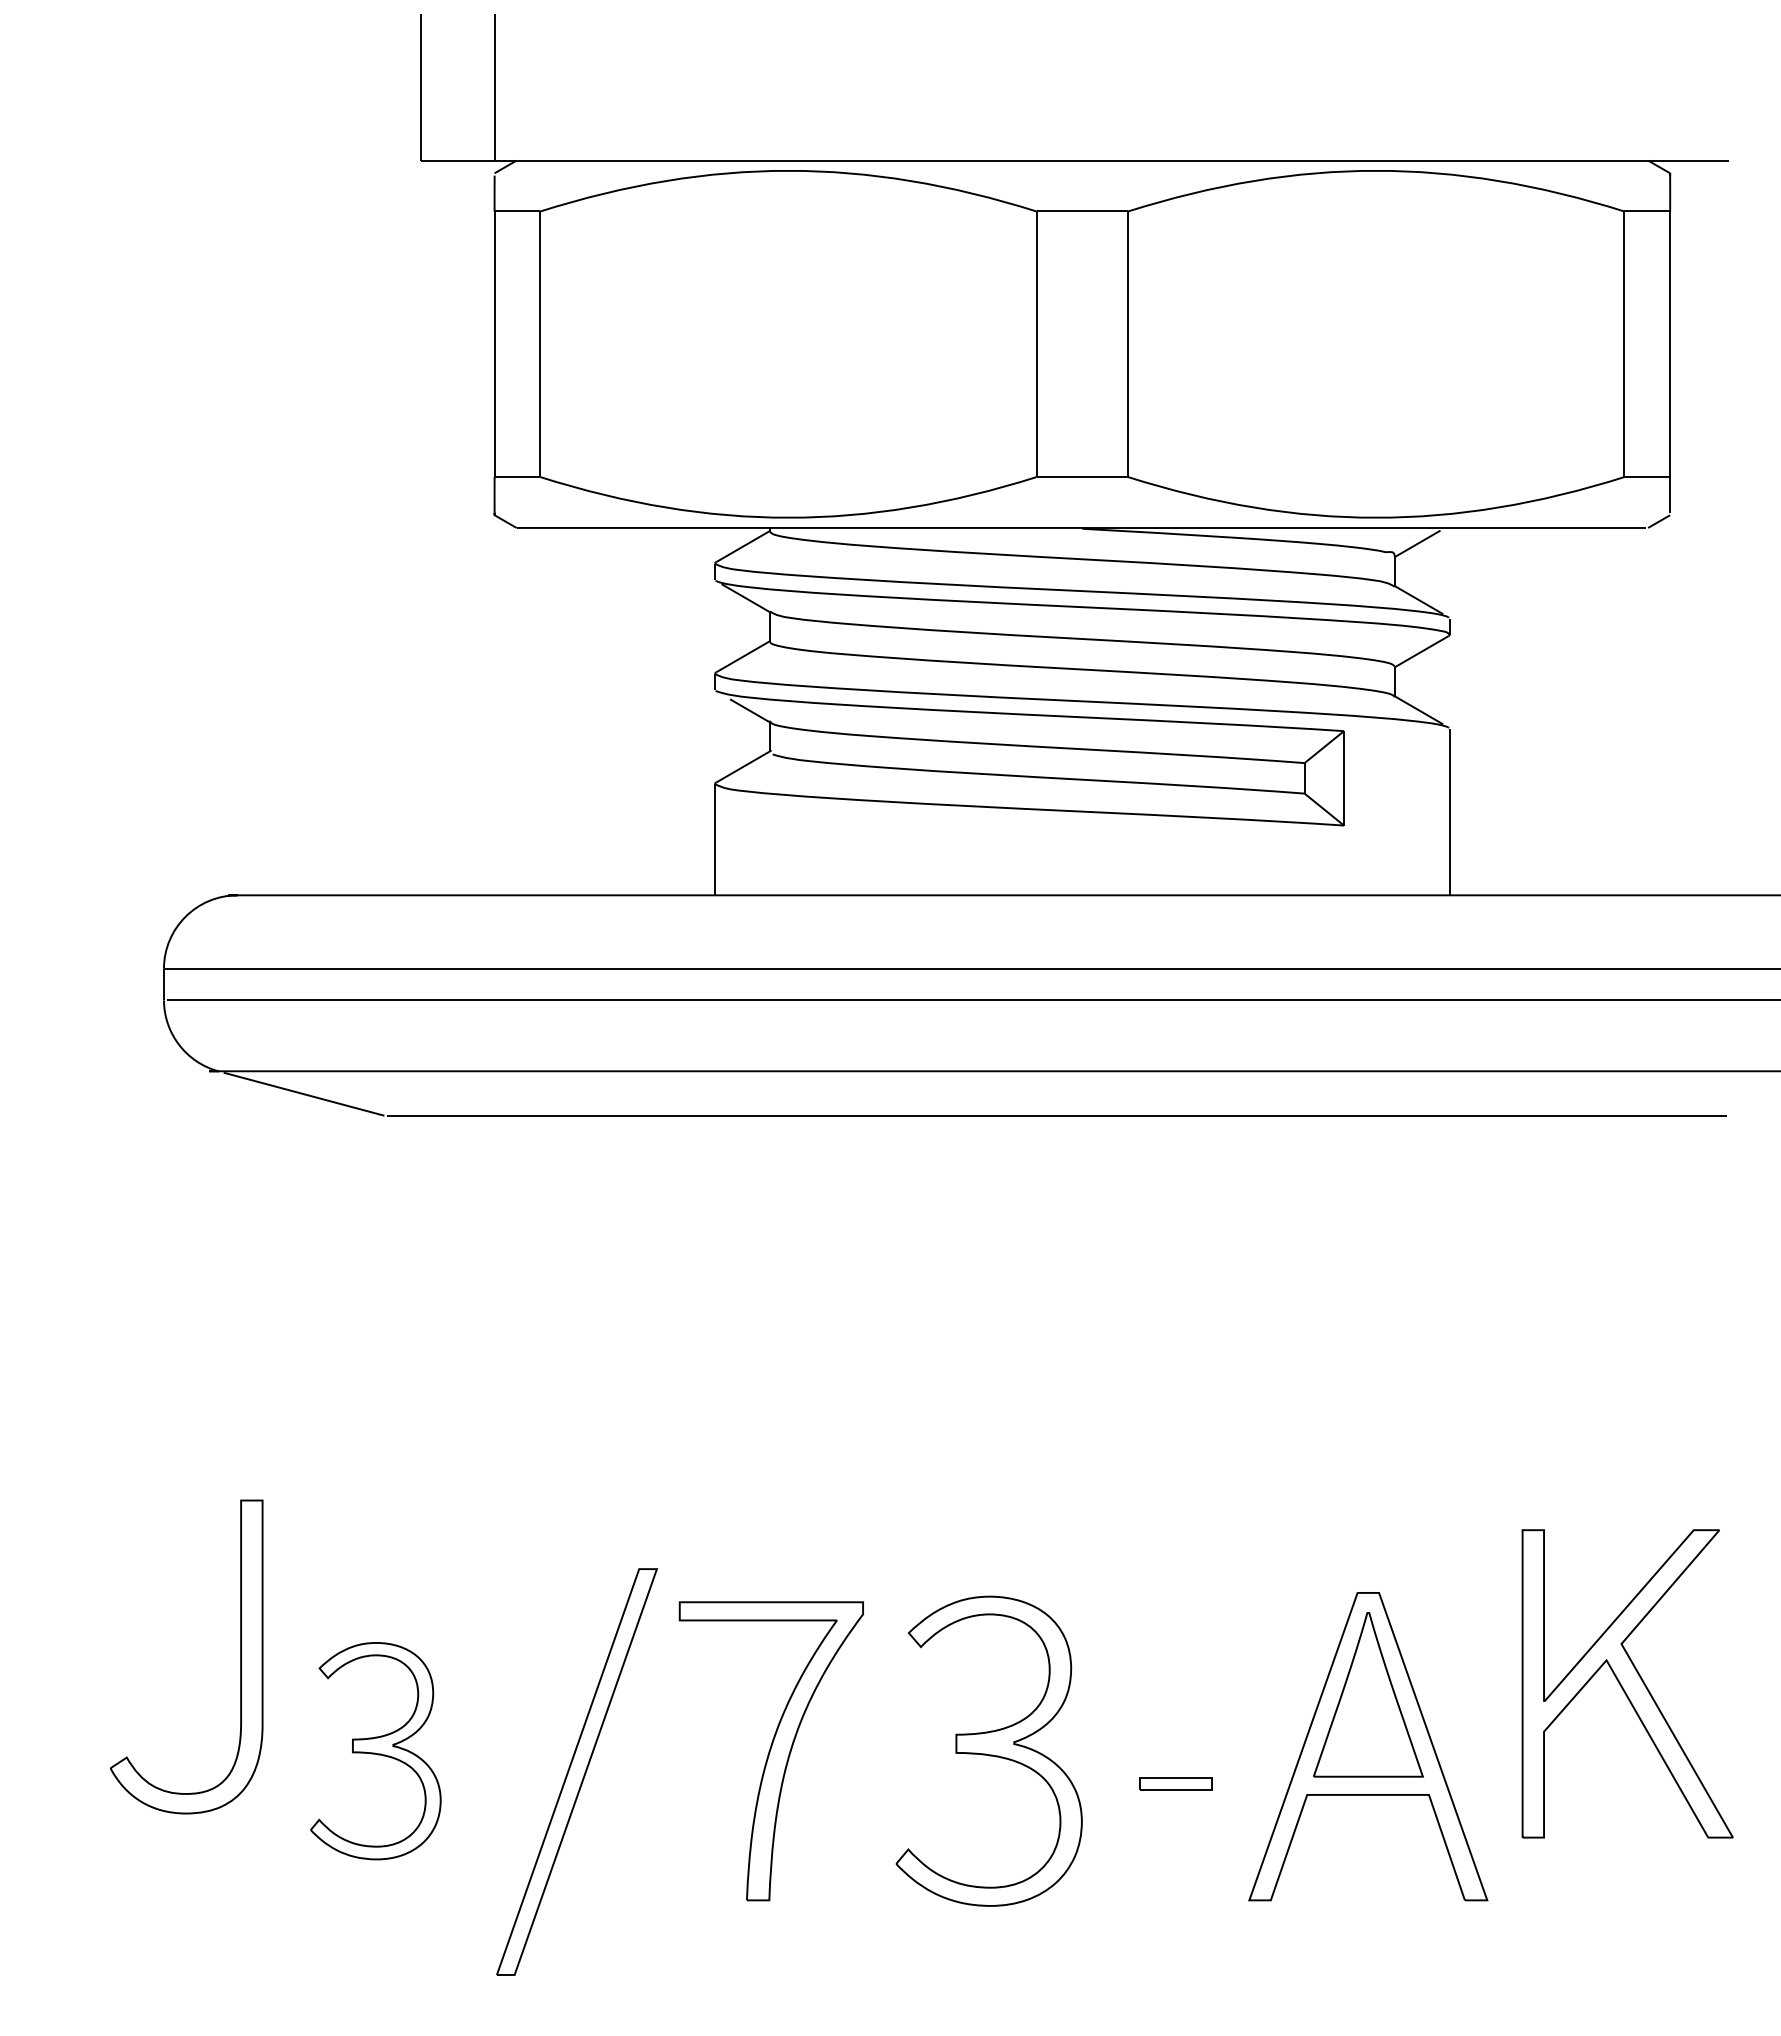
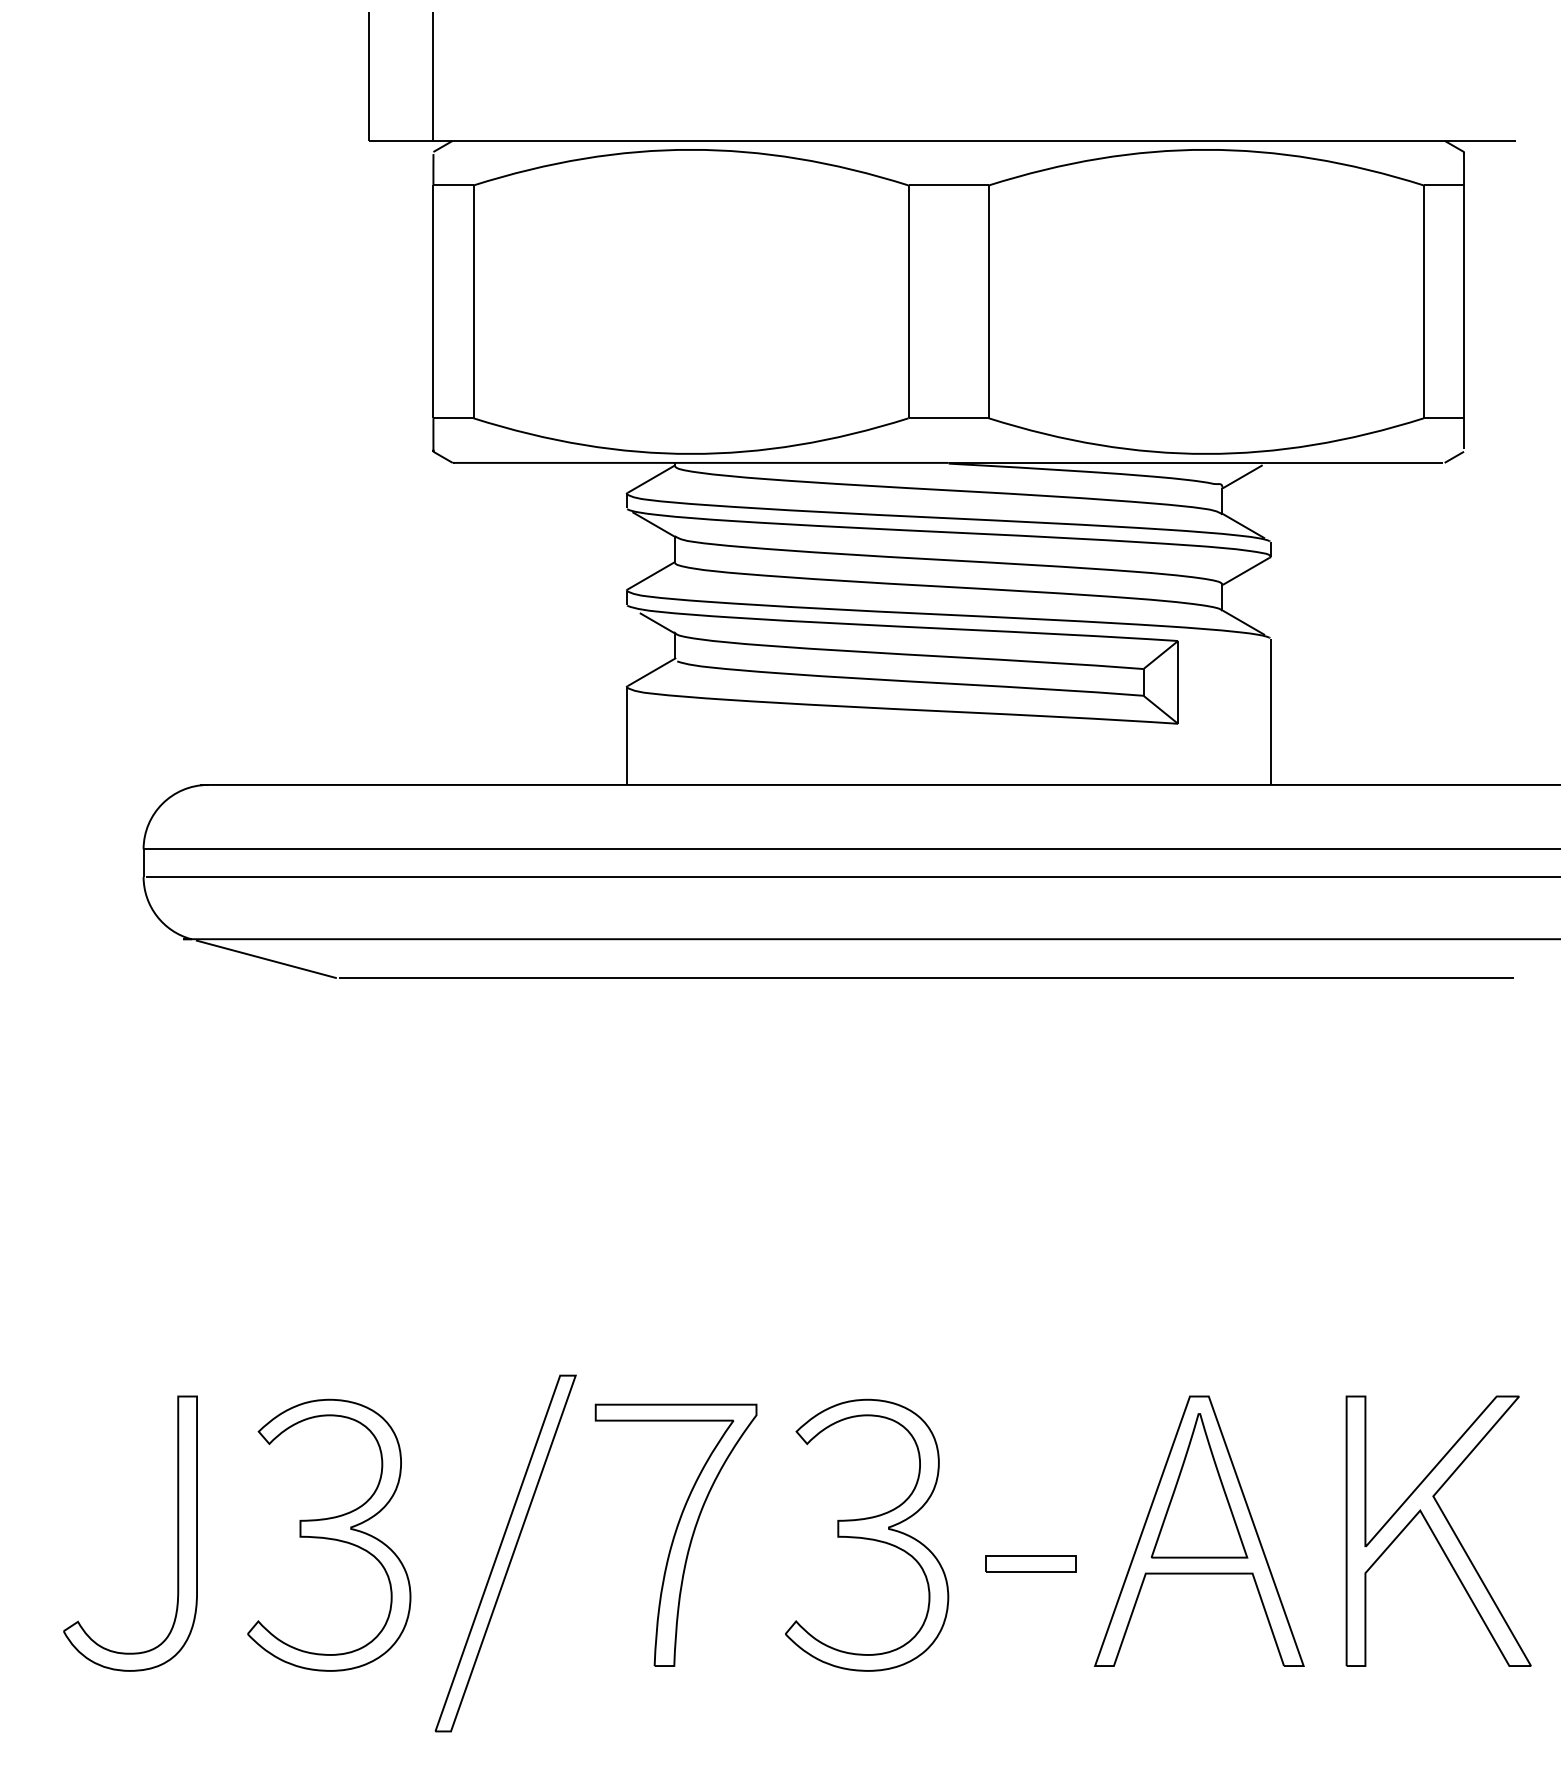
part: (240, 1656) -> (177, 1533), moved
part: (1627, 1683) -> (1438, 1530), moved
part: (376, 1750) -> (329, 1534), size x1.43
part: (1175, 1783) -> (1030, 1563), size x1.43

